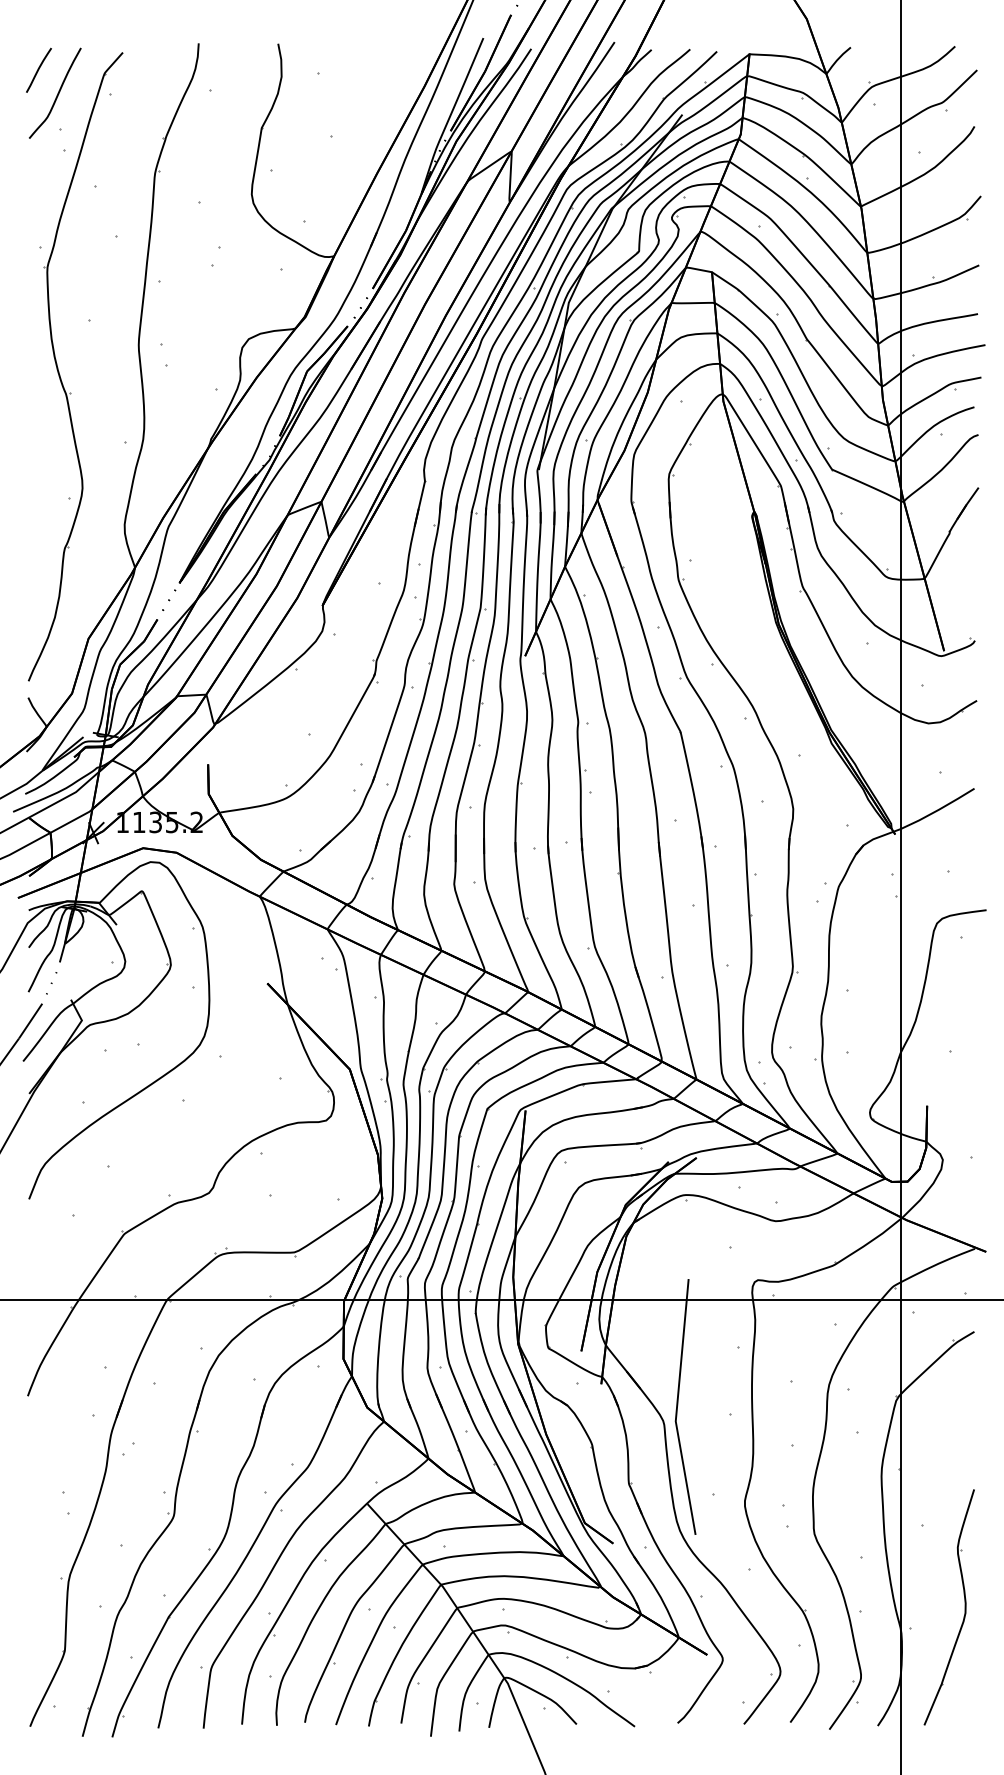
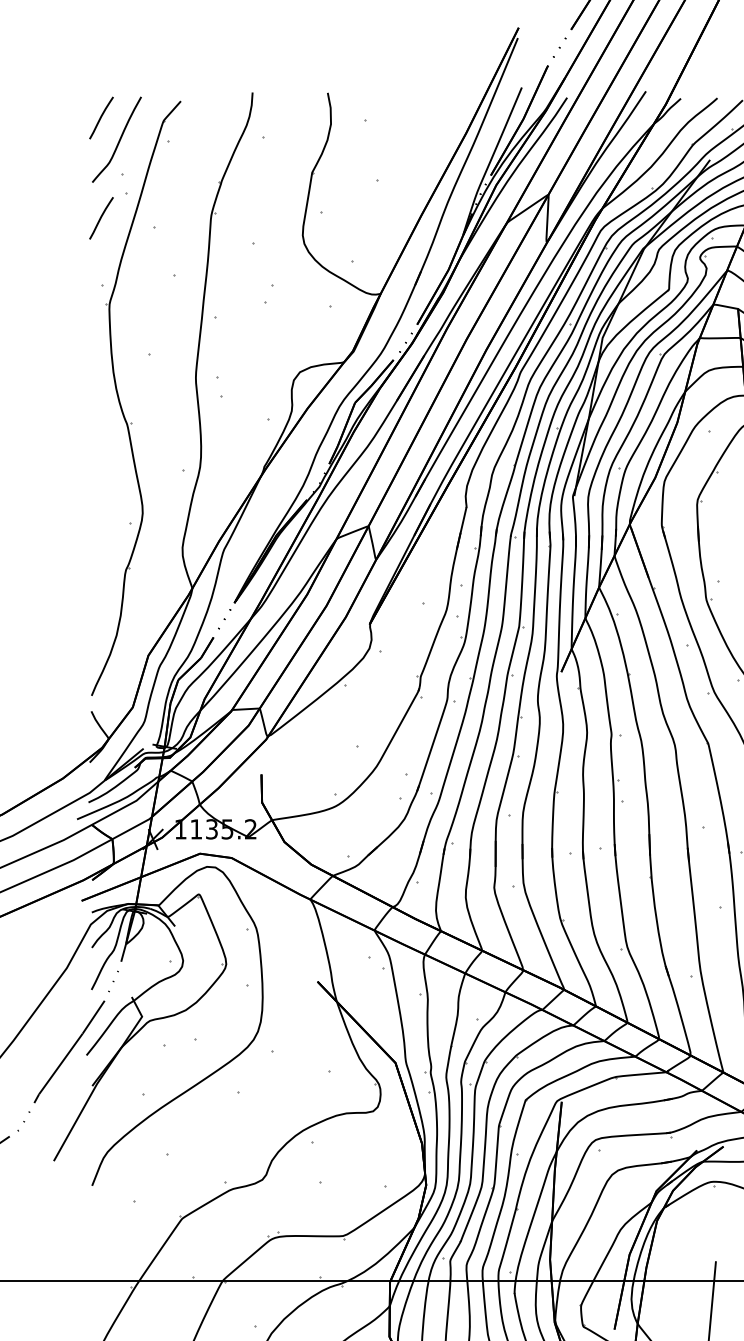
curve: (38, 175) -> (101, 217), added

